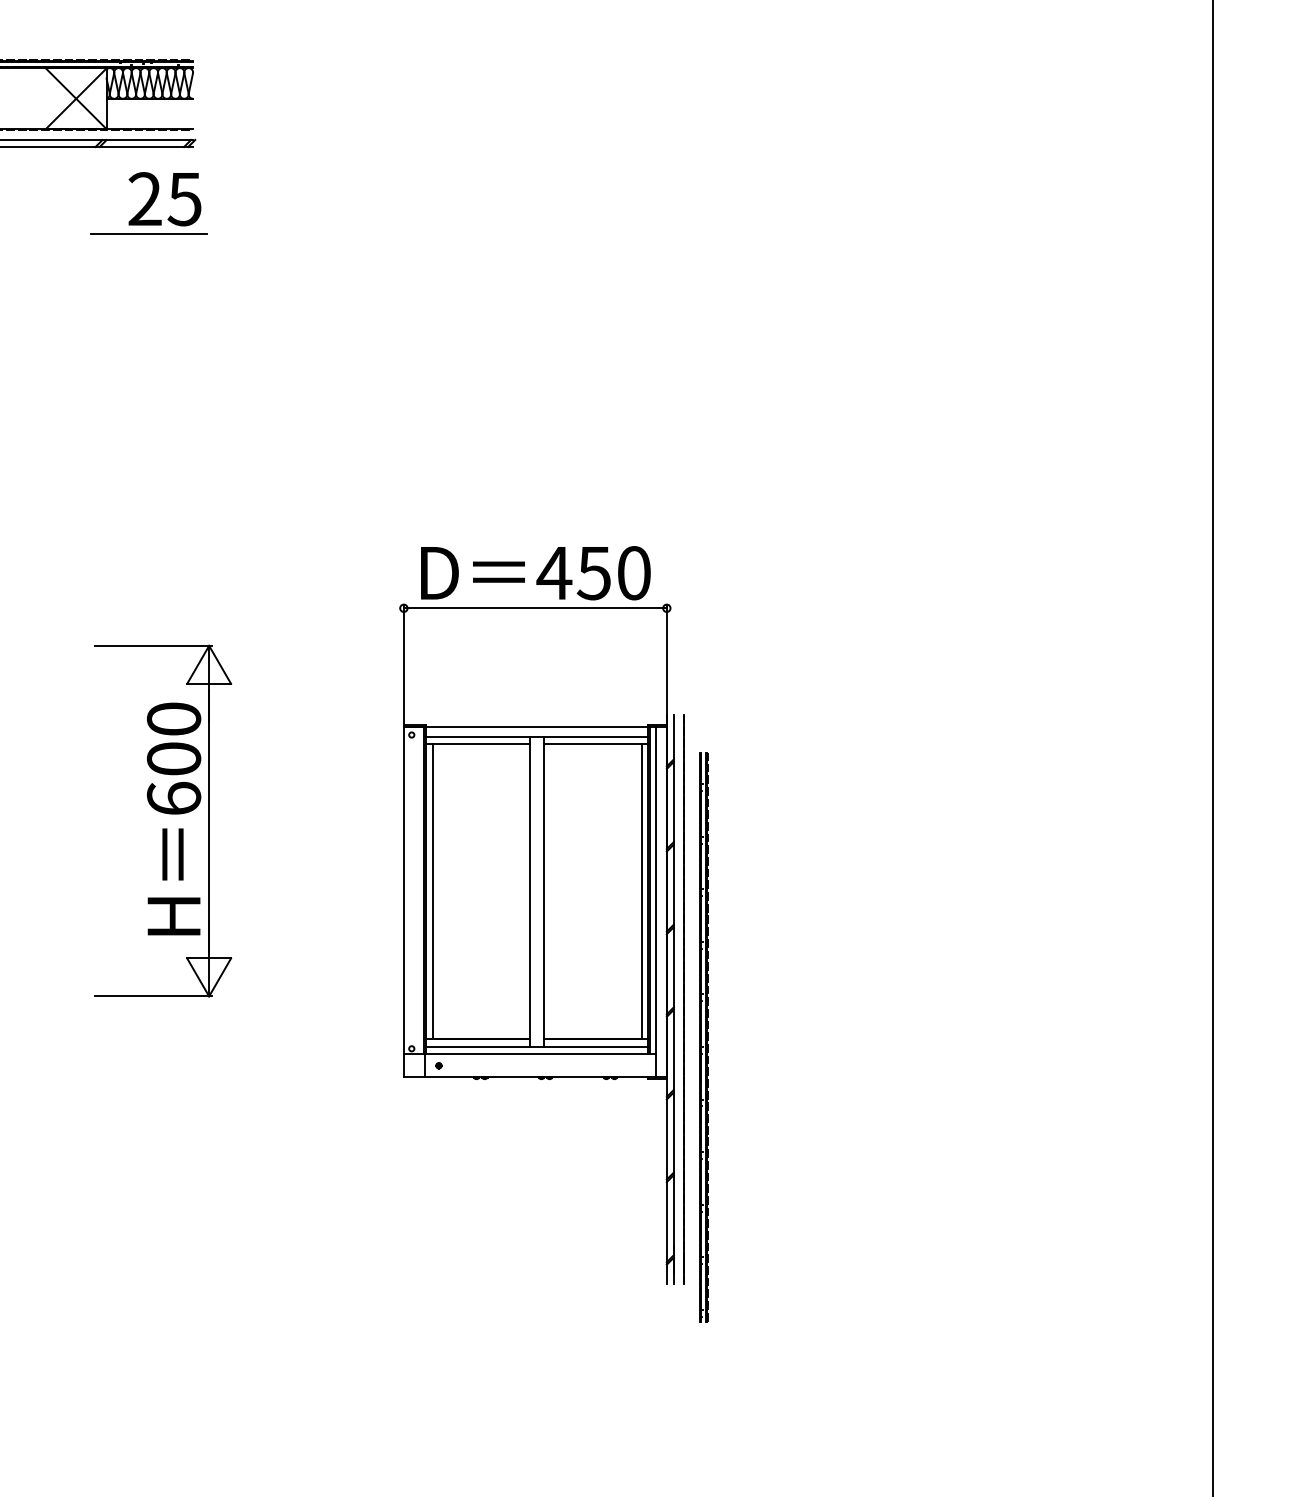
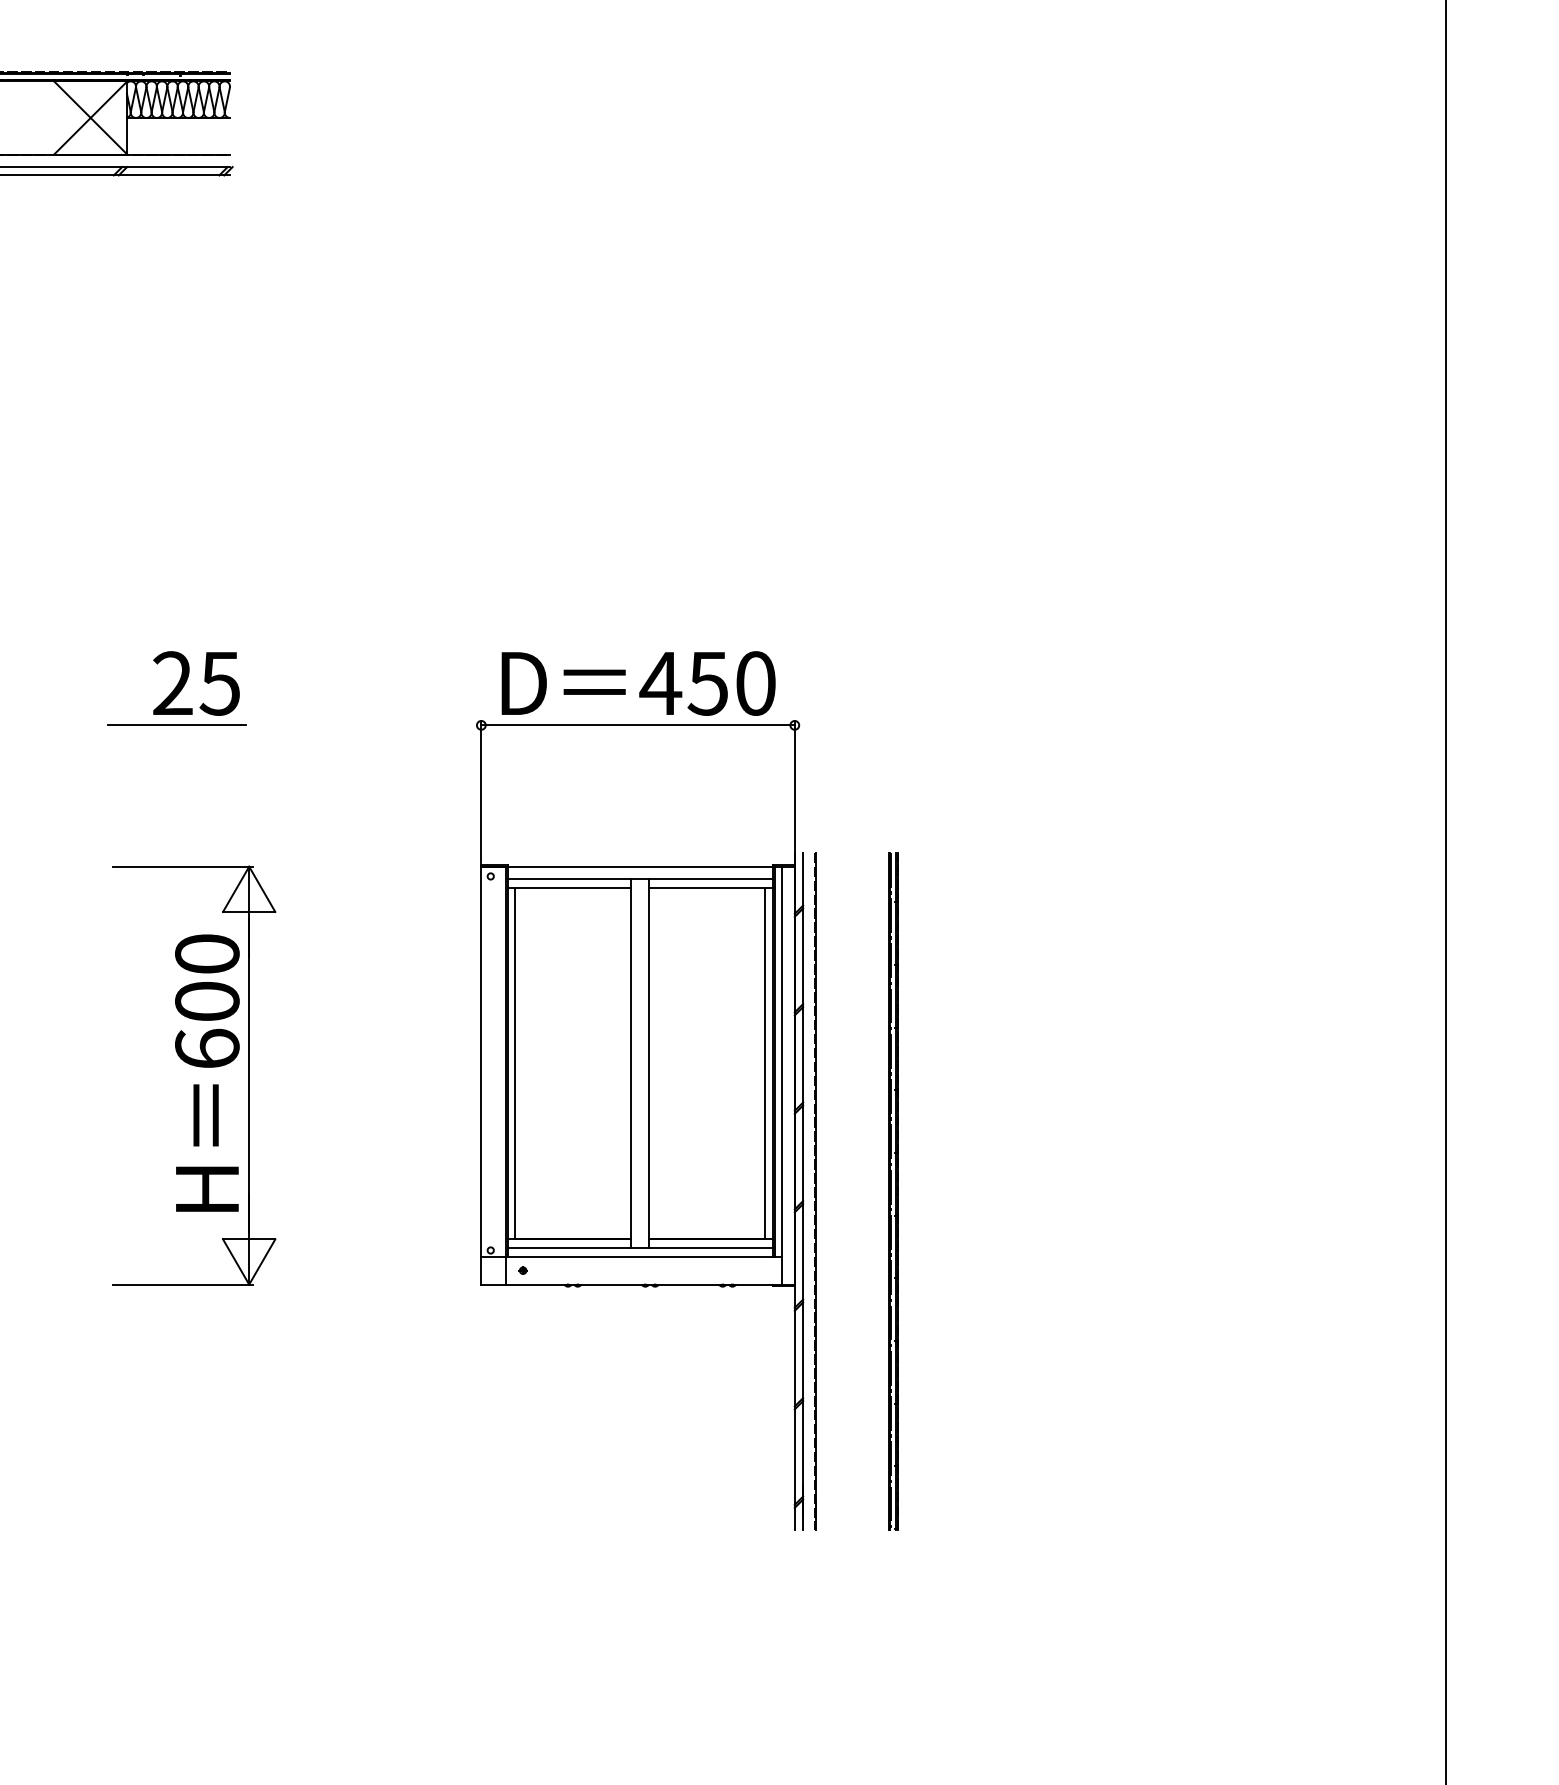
part: (148, 203) -> (176, 688), moved
part: (163, 813) -> (194, 1066), moved
part: (703, 1037) -> (893, 1191), moved

